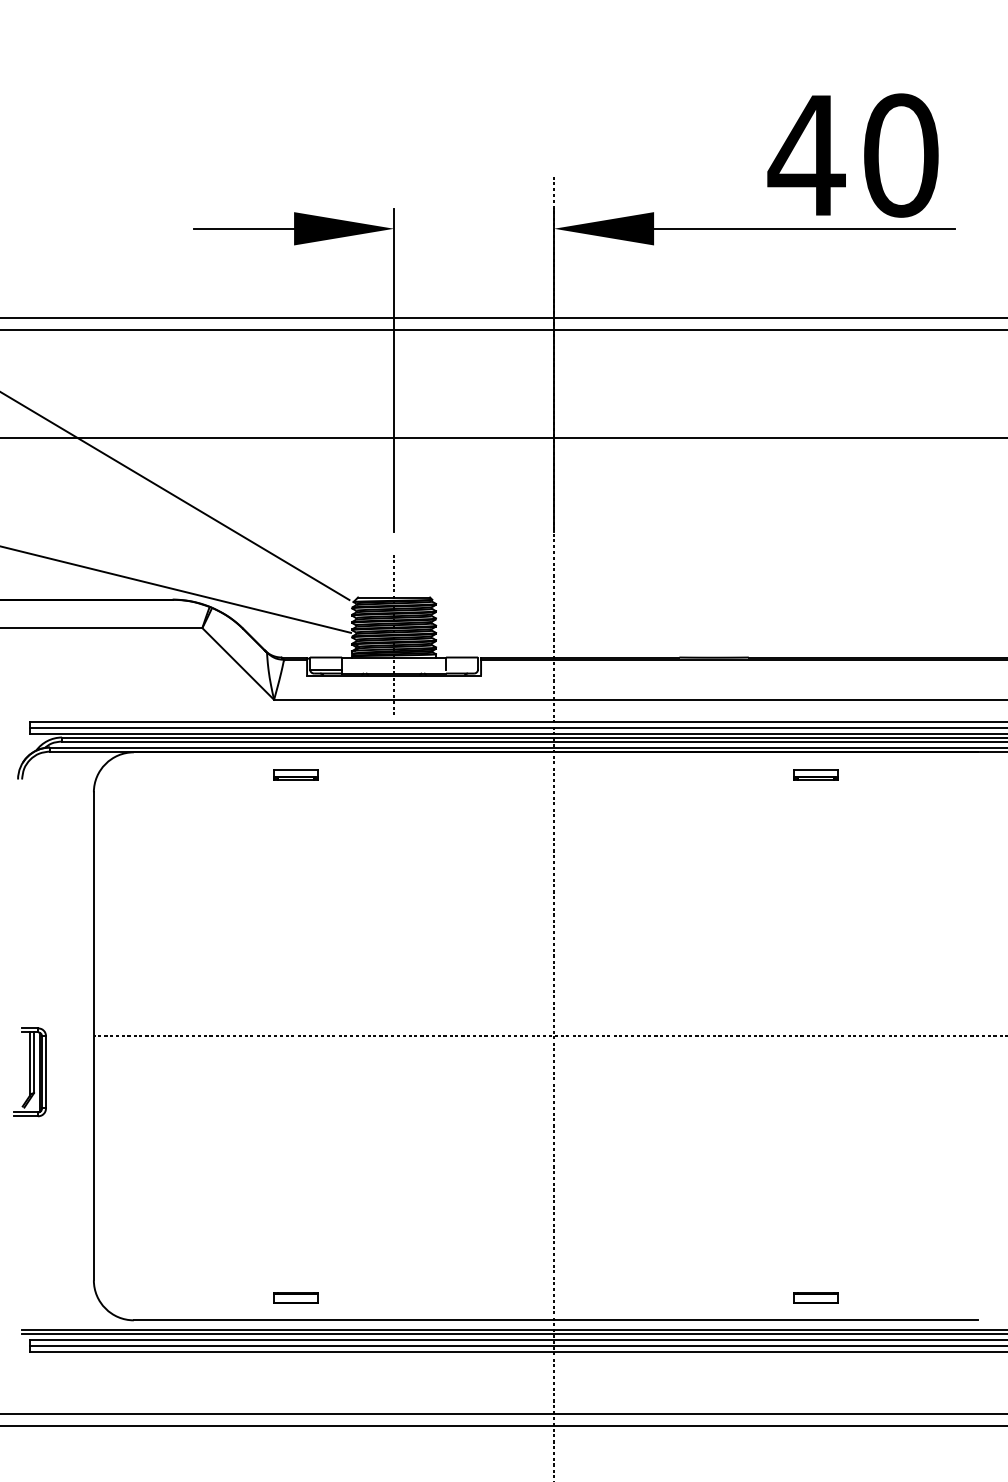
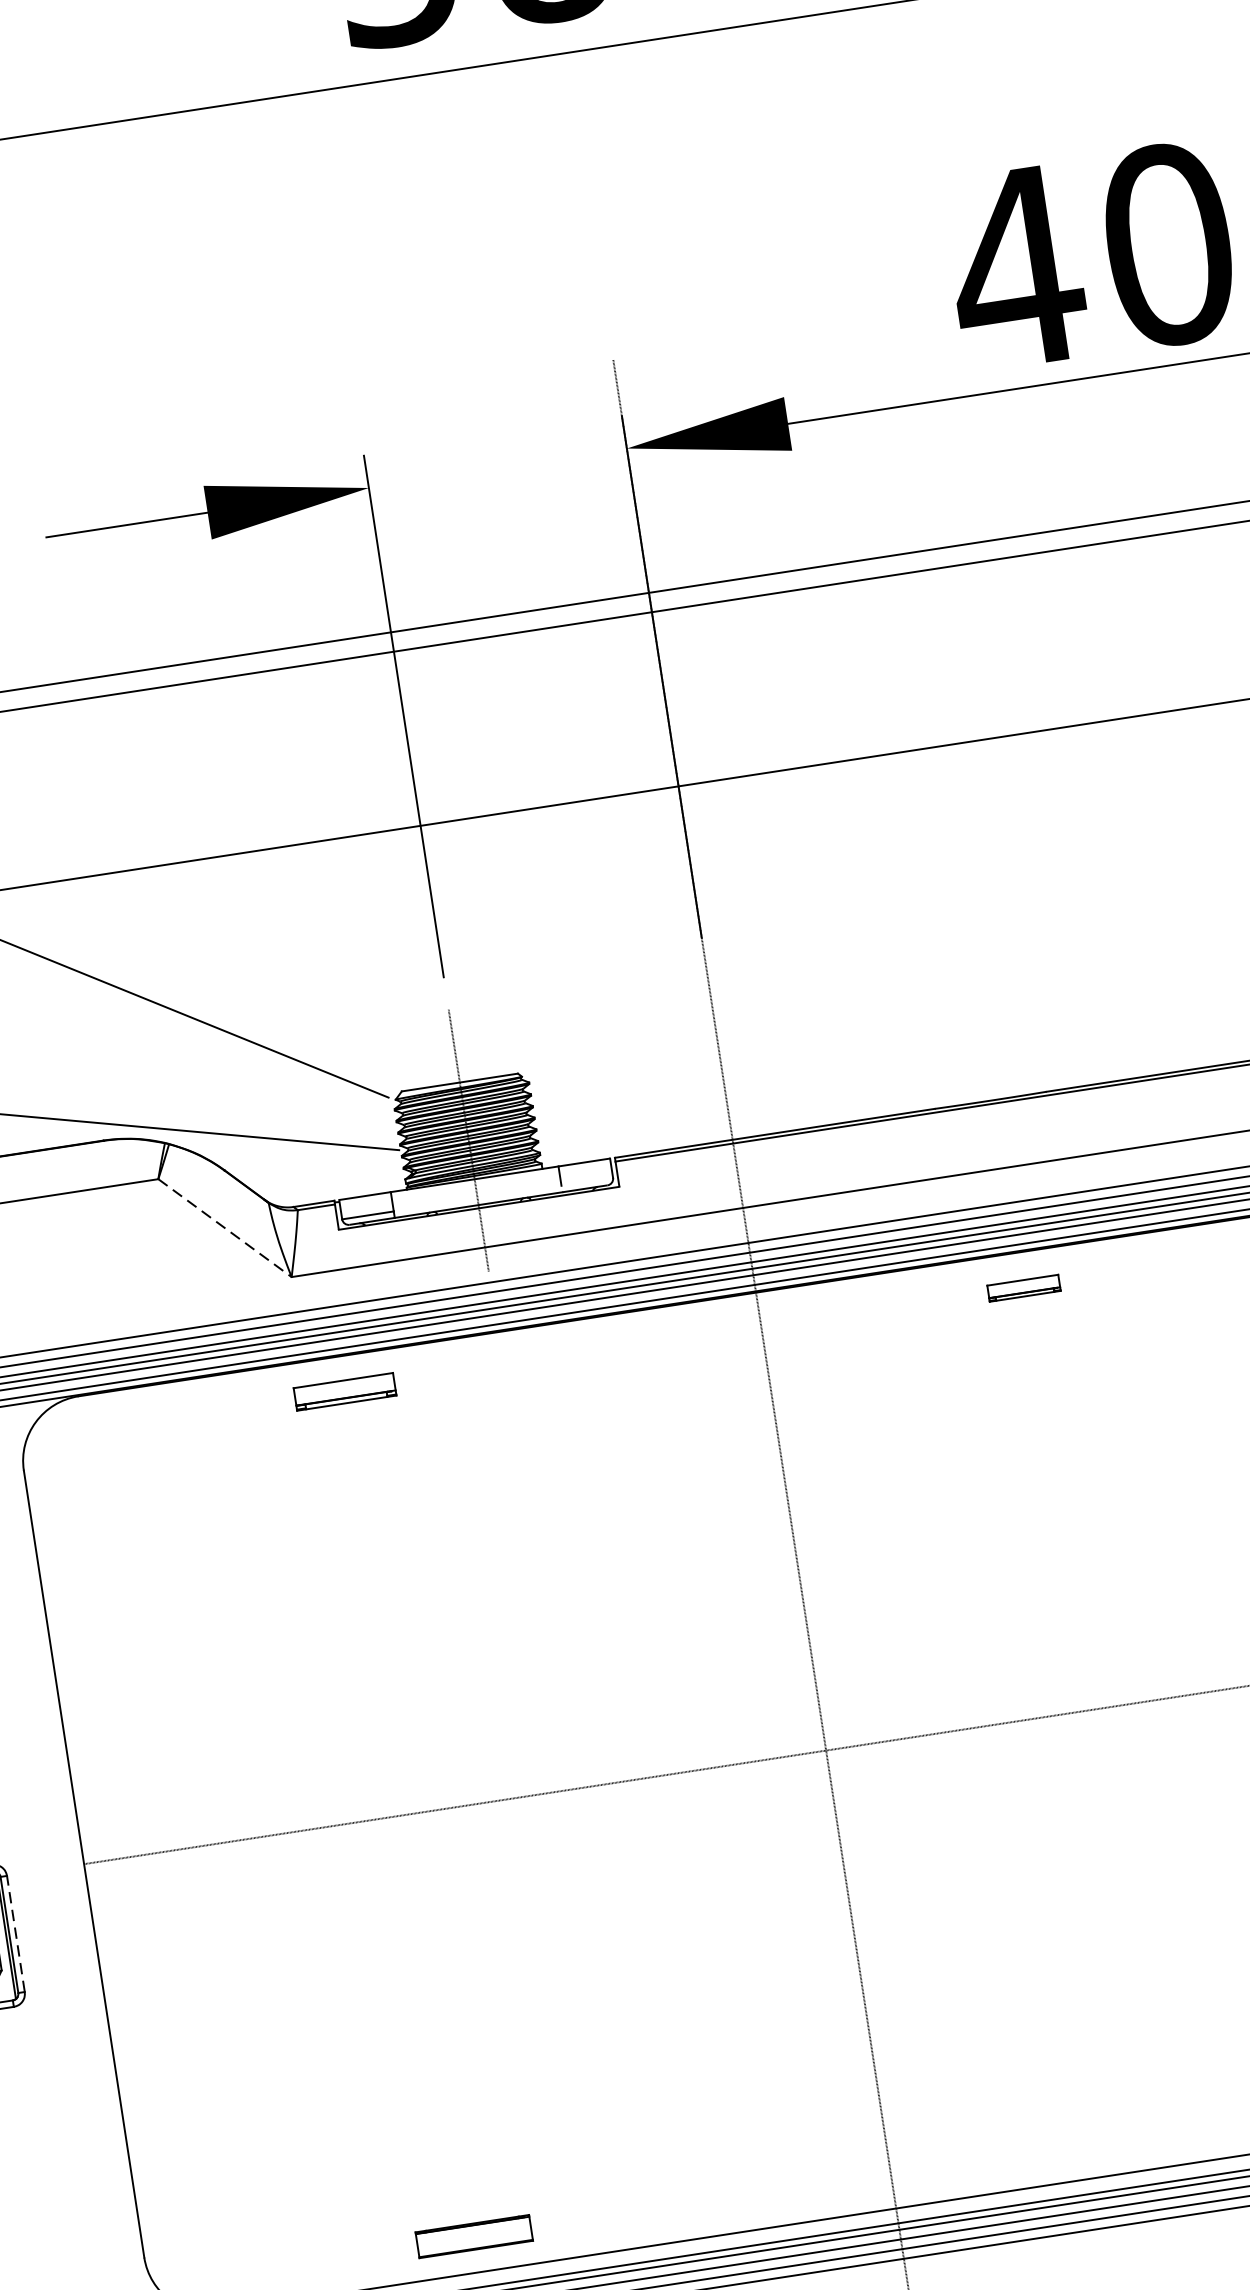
line: (238, 663) -> (225, 1227), solid -> dashed
part: (295, 774) -> (344, 1392), size x1.4
part: (815, 774) -> (1023, 1288), moved
line: (46, 1071) -> (16, 1932), solid -> dashed
part: (295, 1297) -> (473, 2235), size x1.6

